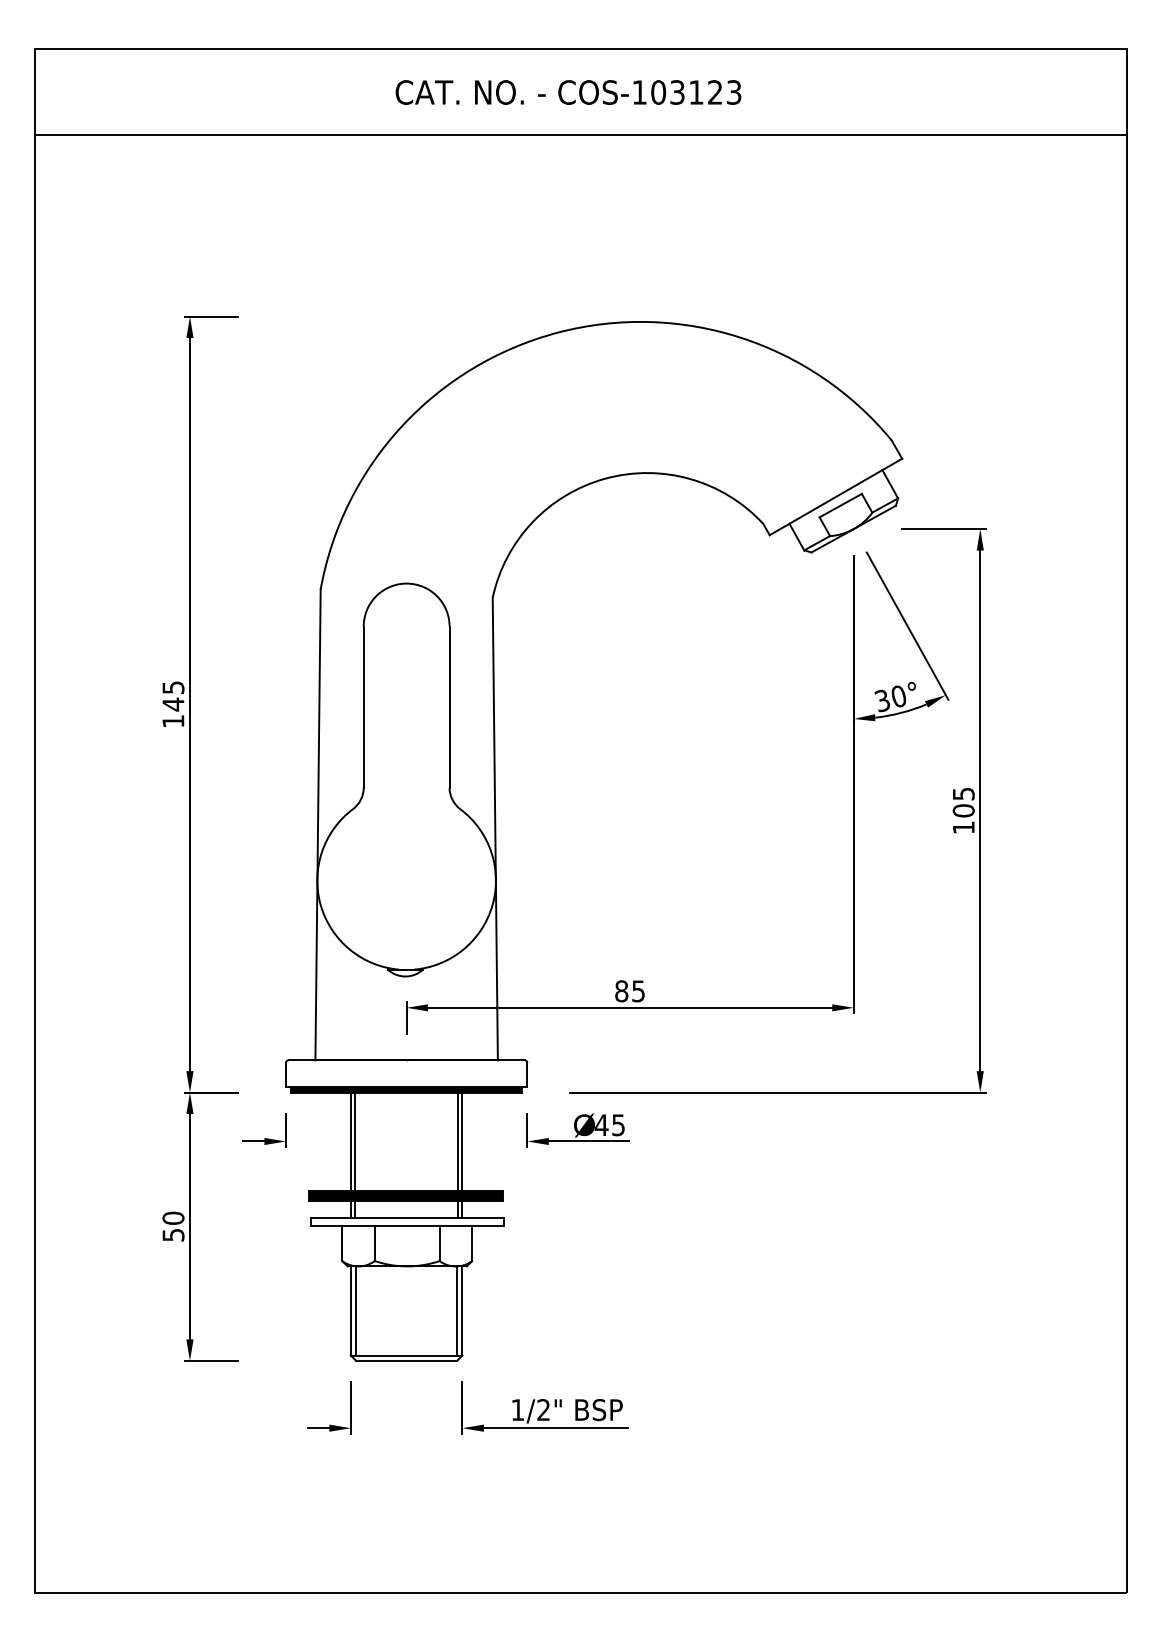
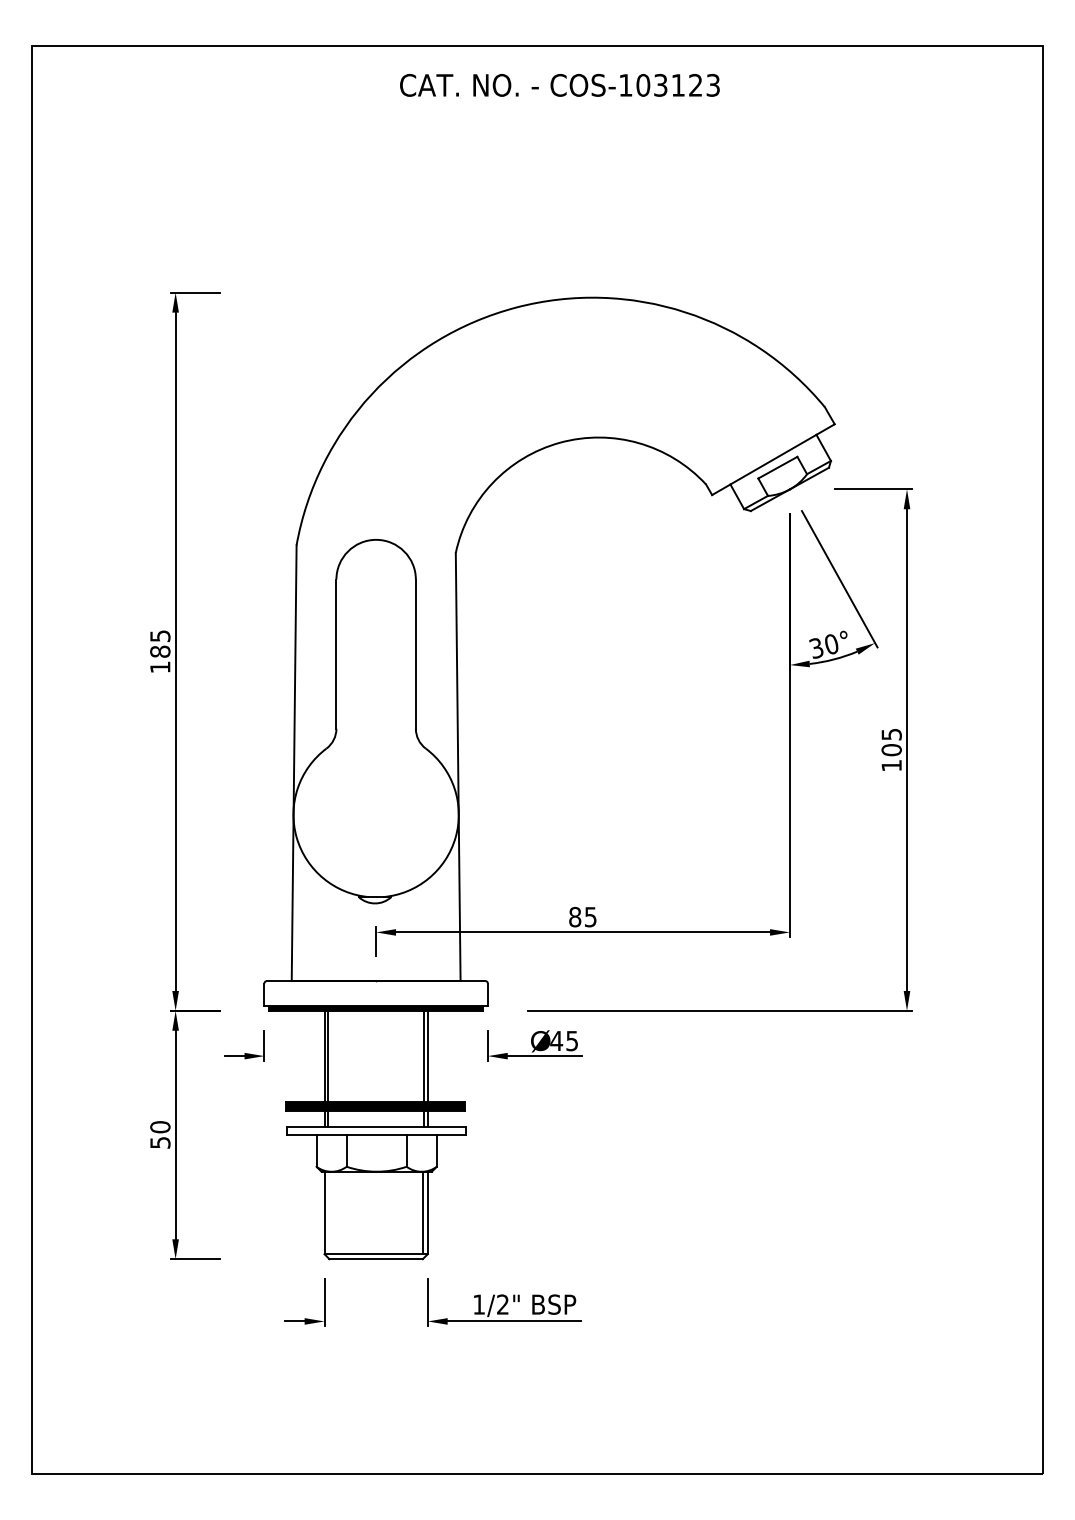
text: (568, 91) -> (559, 84), moved
line: (581, 134) -> (537, 124), removed
text: (173, 704) -> (160, 651), 145 -> 185
line: (356, 1310) -> (329, 1212), removed

